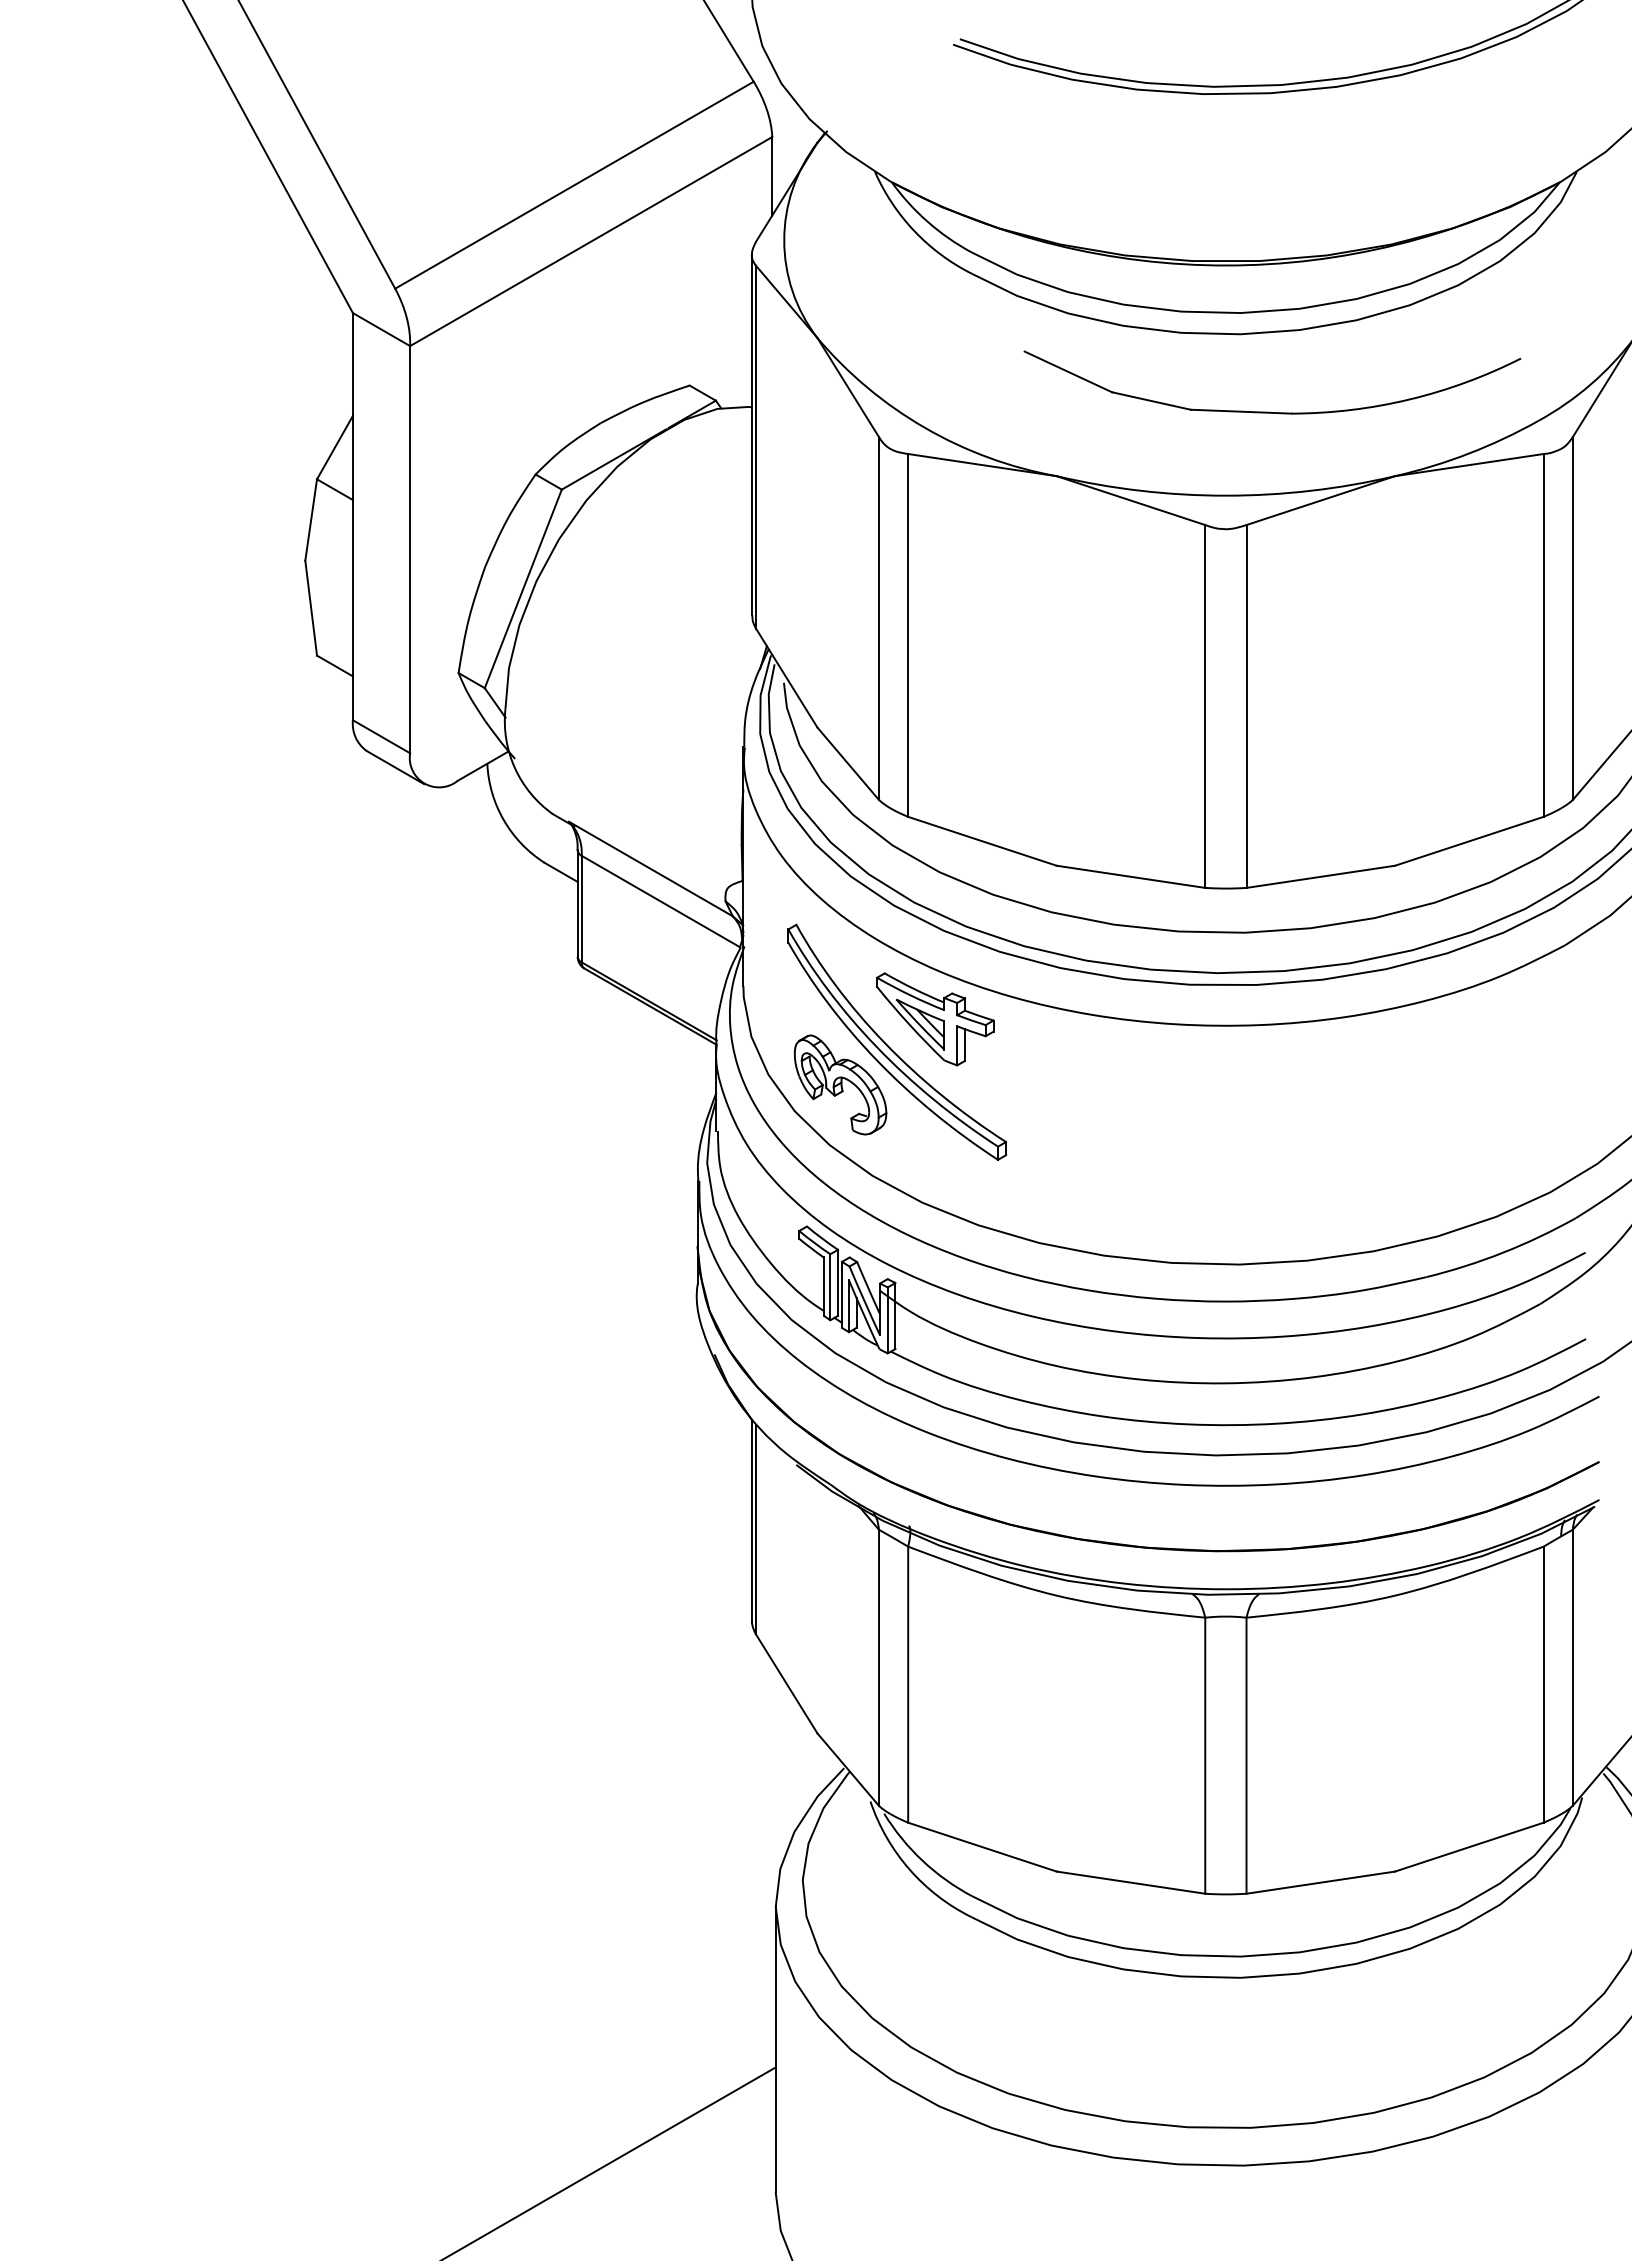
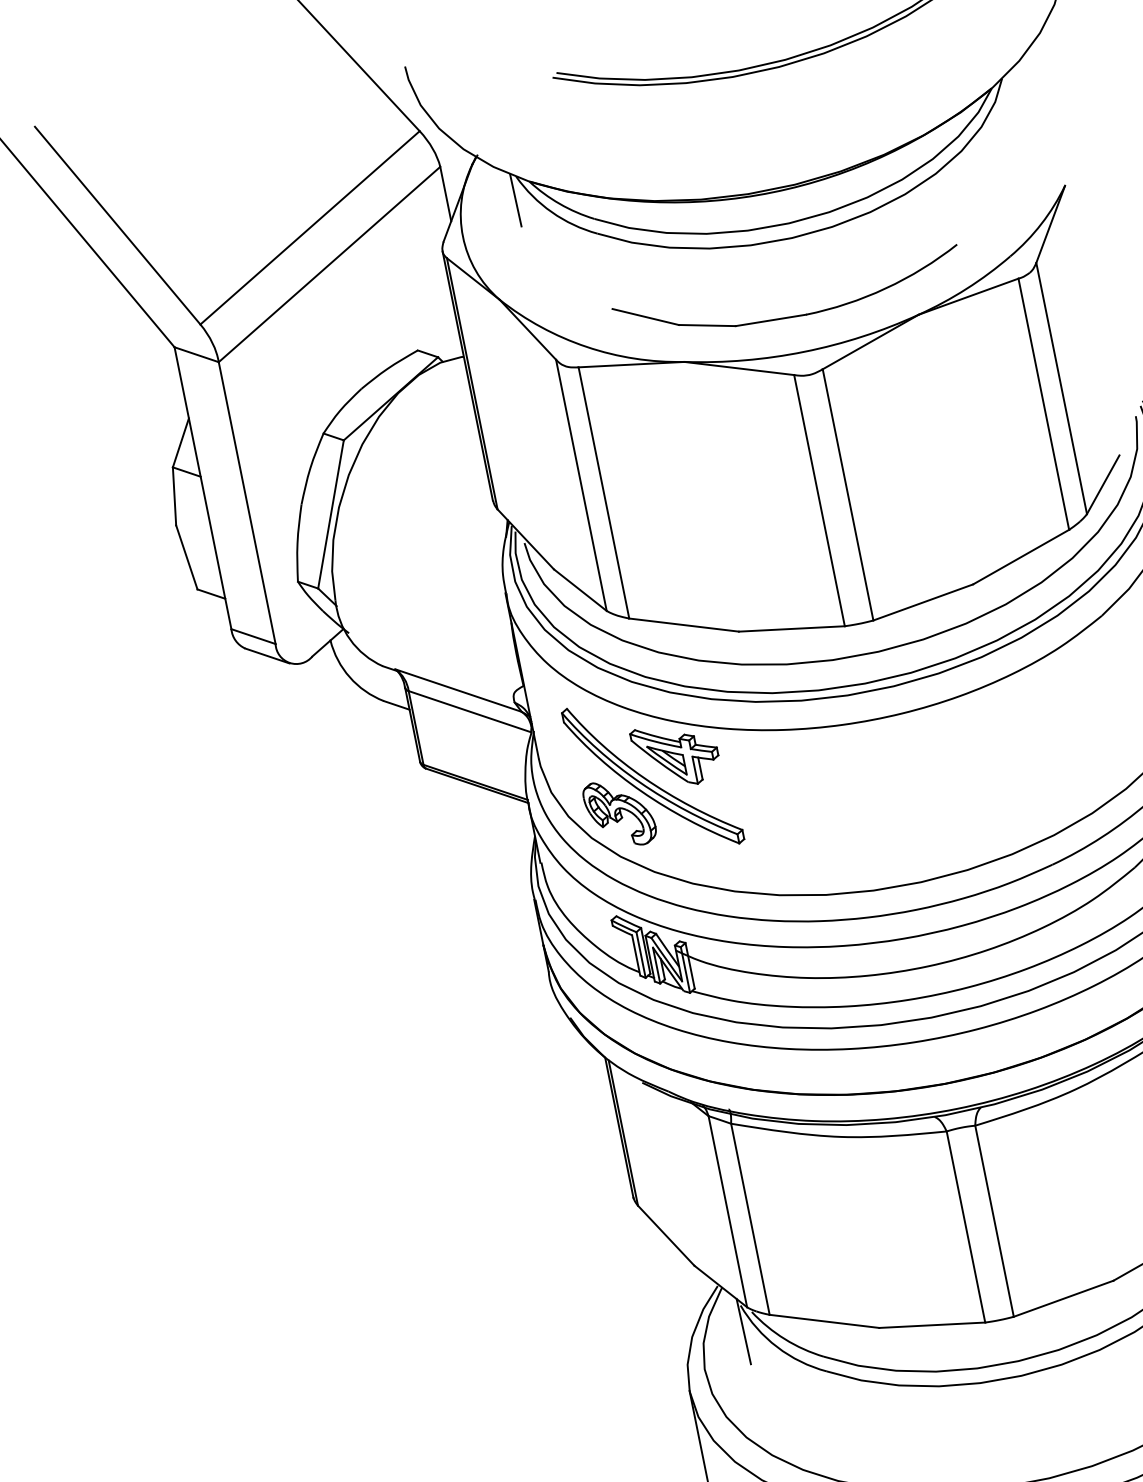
line: (867, 204) -> (515, 200), added
part: (1270, 411) -> (791, 316), moved
line: (867, 1838) -> (743, 1331), added

